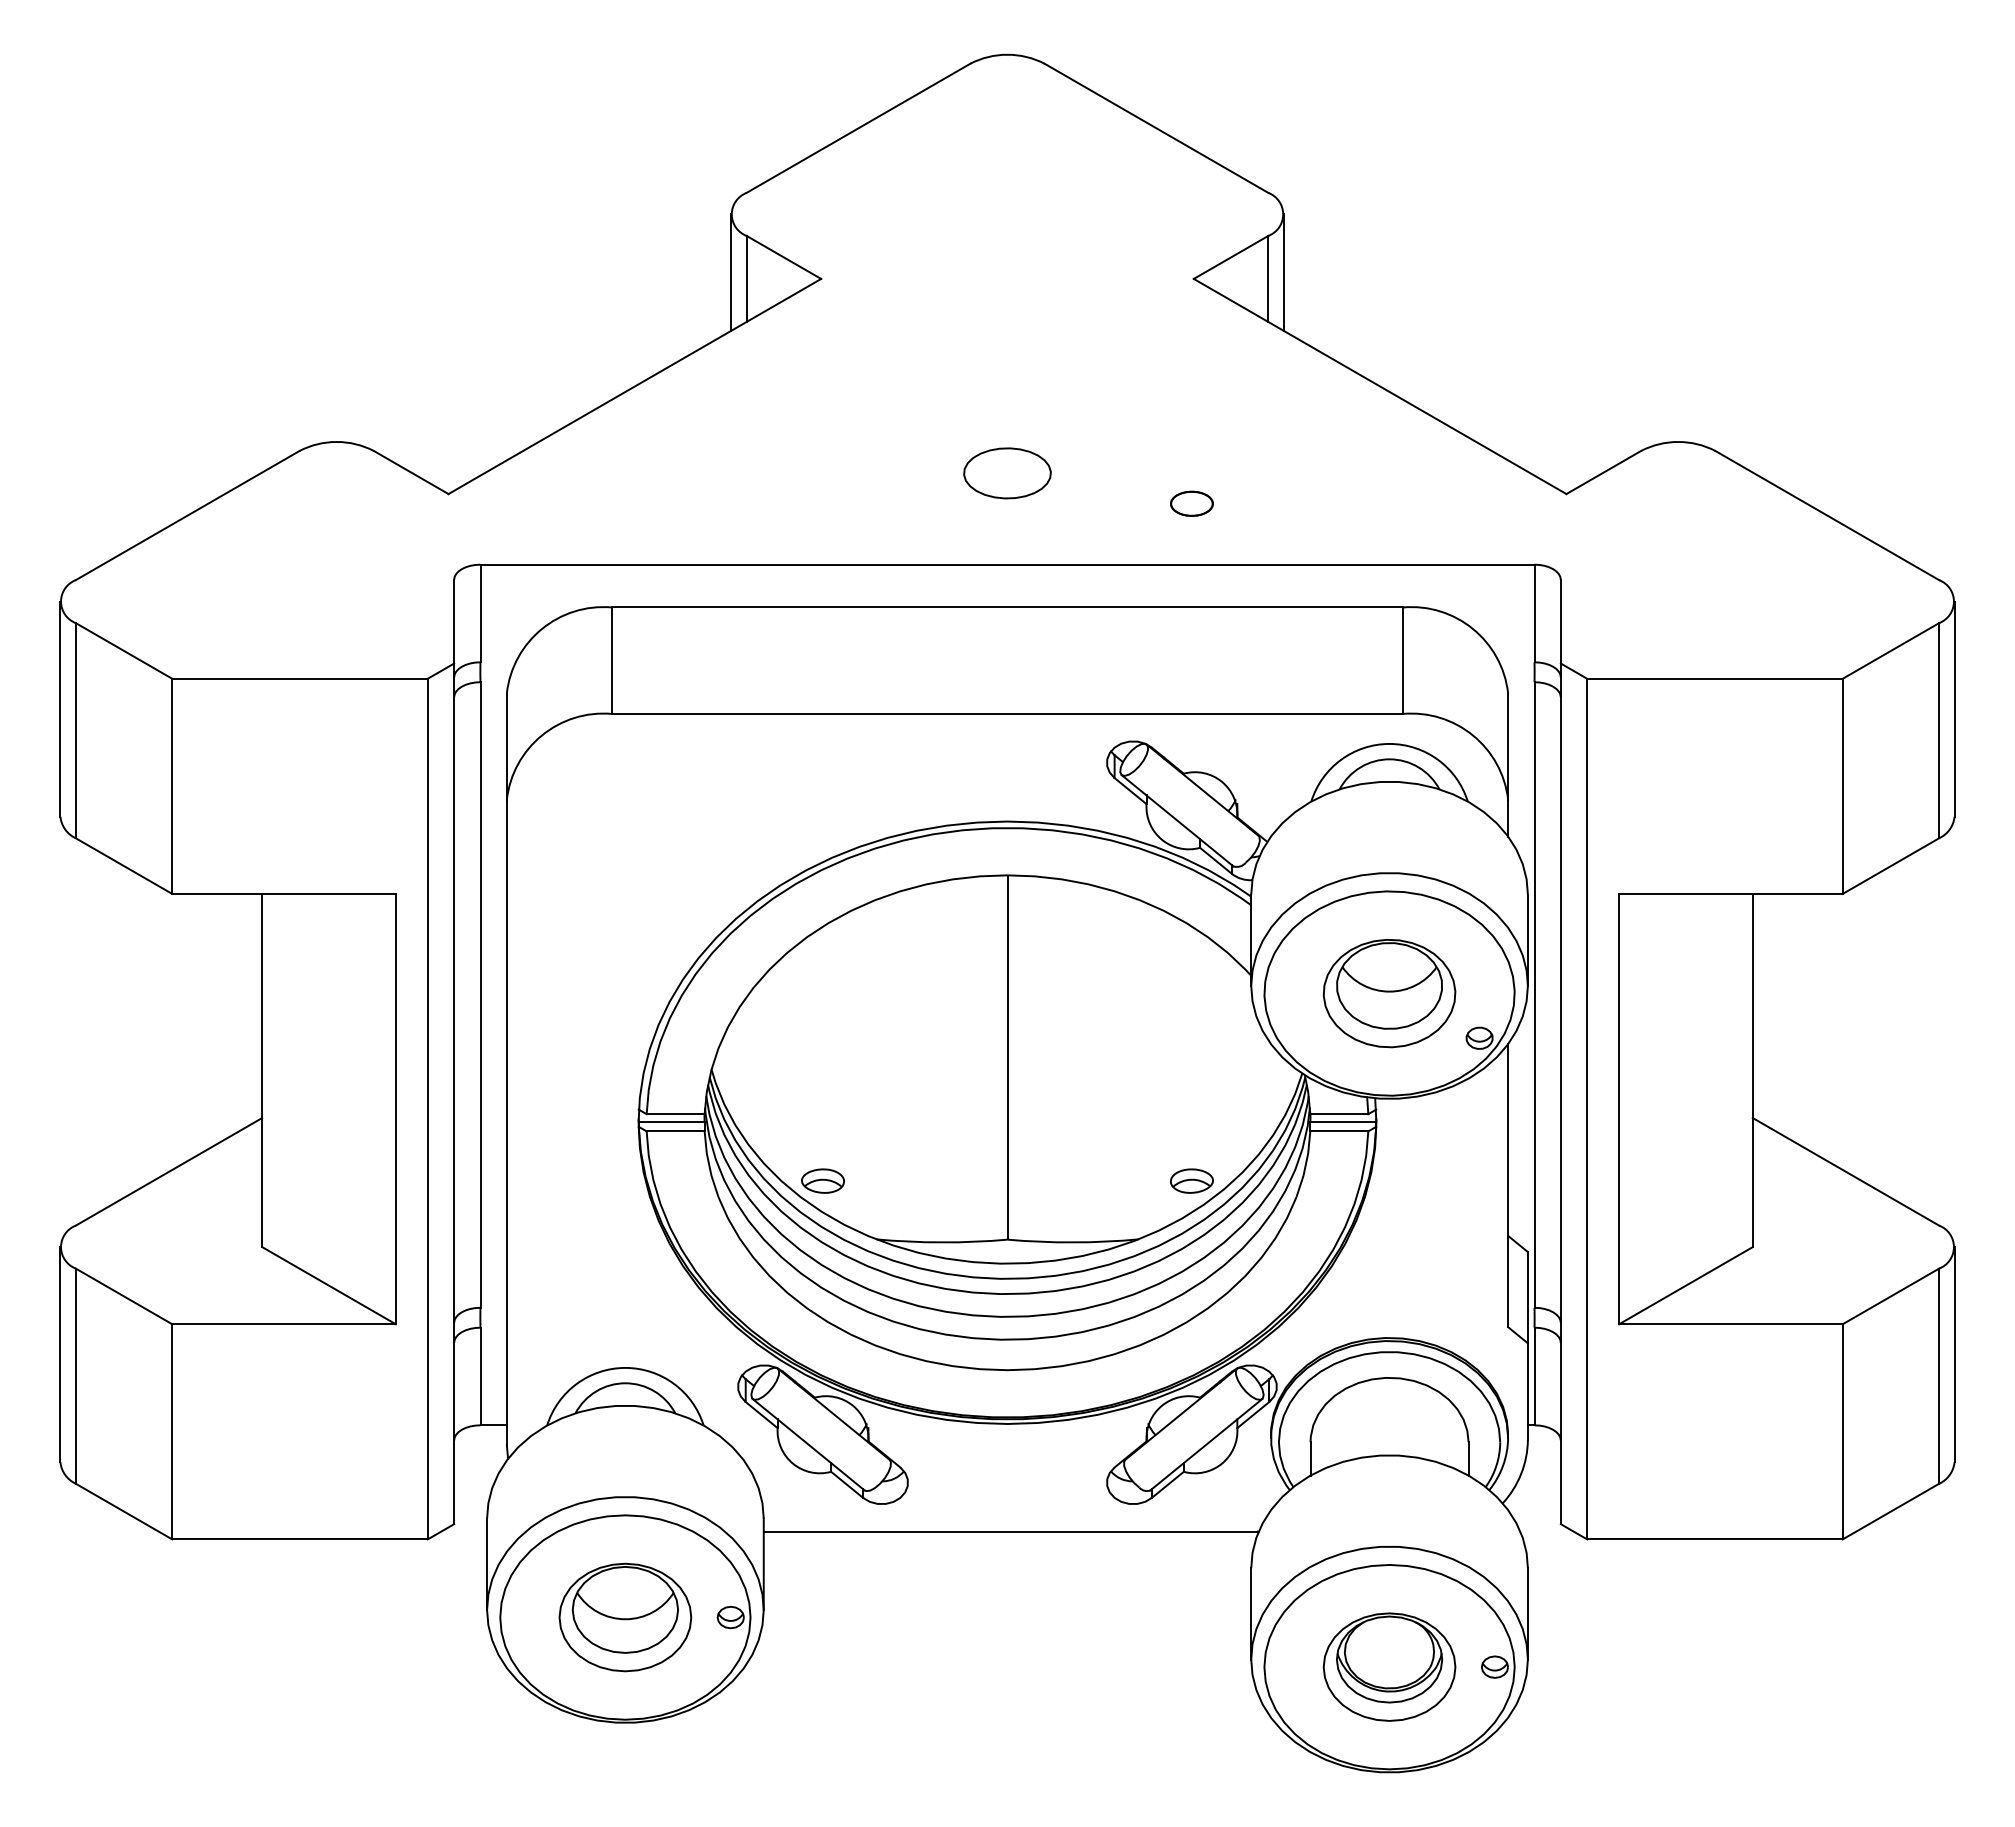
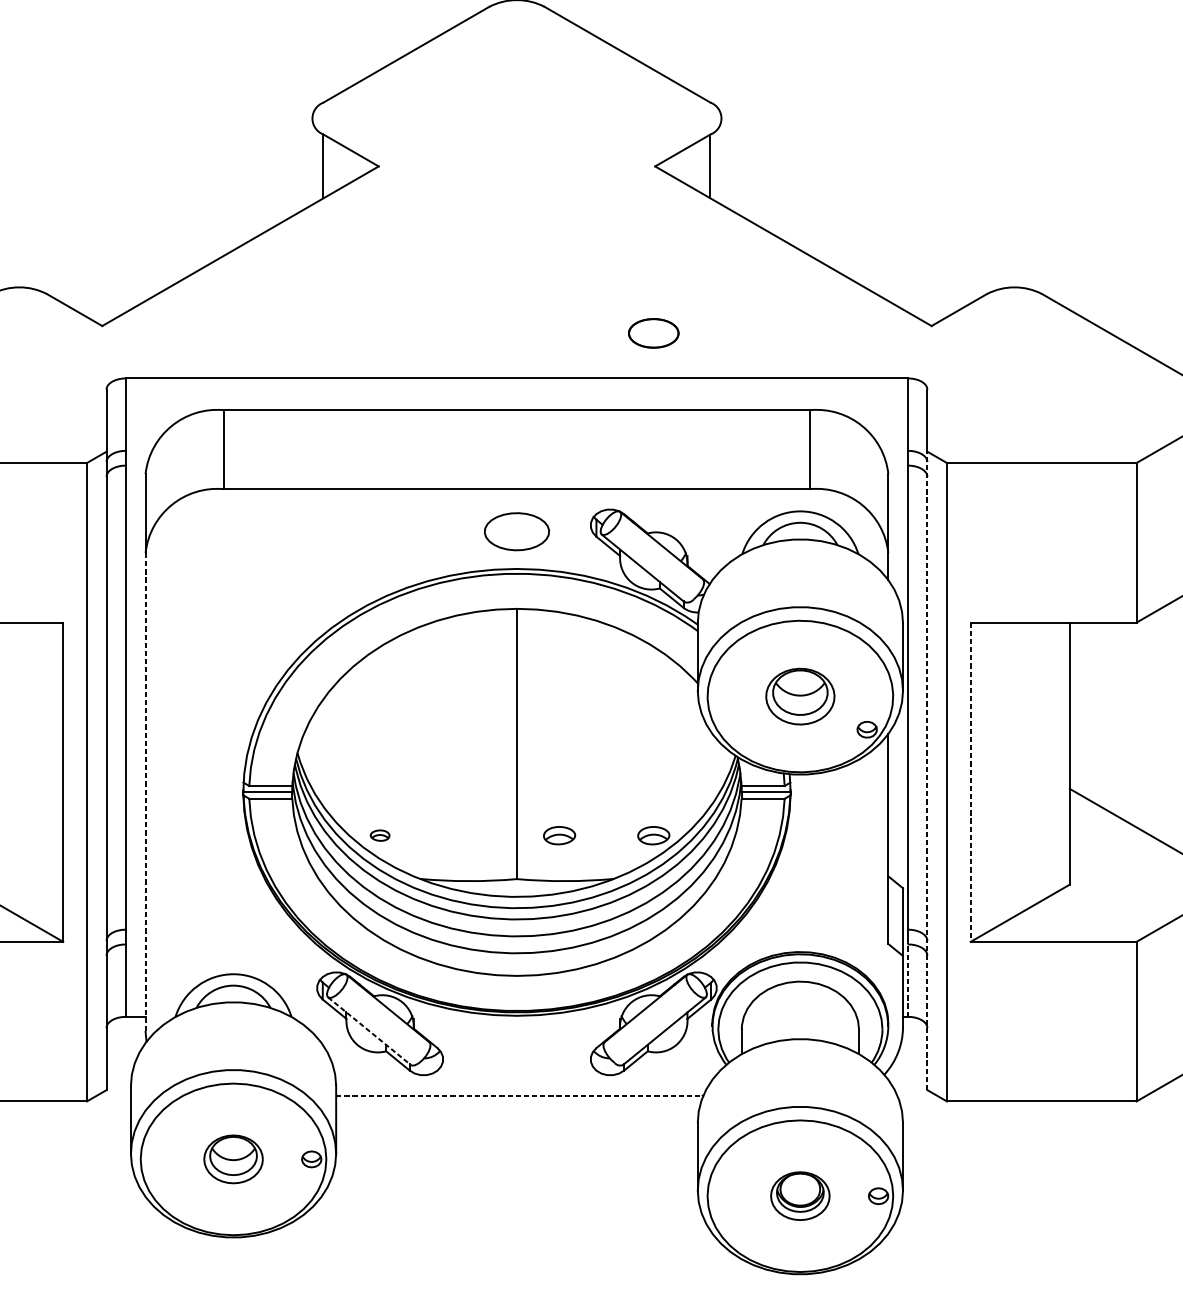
line: (731, 272) -> (312, 161), removed
line: (1283, 272) -> (721, 161), removed
part: (1007, 473) -> (516, 531), moved
part: (1191, 503) -> (653, 333), size x1.6
part: (1389, 993) -> (800, 696), size x0.7
line: (1560, 1093) -> (927, 770), solid -> dashed
line: (1619, 1109) -> (970, 782), solid -> dashed
line: (506, 1122) -> (145, 792), solid -> dashed
part: (822, 1180) -> (379, 835), size x0.6
part: (1064, 1180) -> (559, 835), added
line: (1534, 1376) -> (907, 980), solid -> dashed
line: (809, 1445) -> (370, 1031), solid -> dashed
line: (1011, 1531) -> (519, 1095), solid -> dashed
part: (625, 1617) -> (233, 1159), size x0.6
part: (1389, 1666) -> (800, 1195), size x0.6

